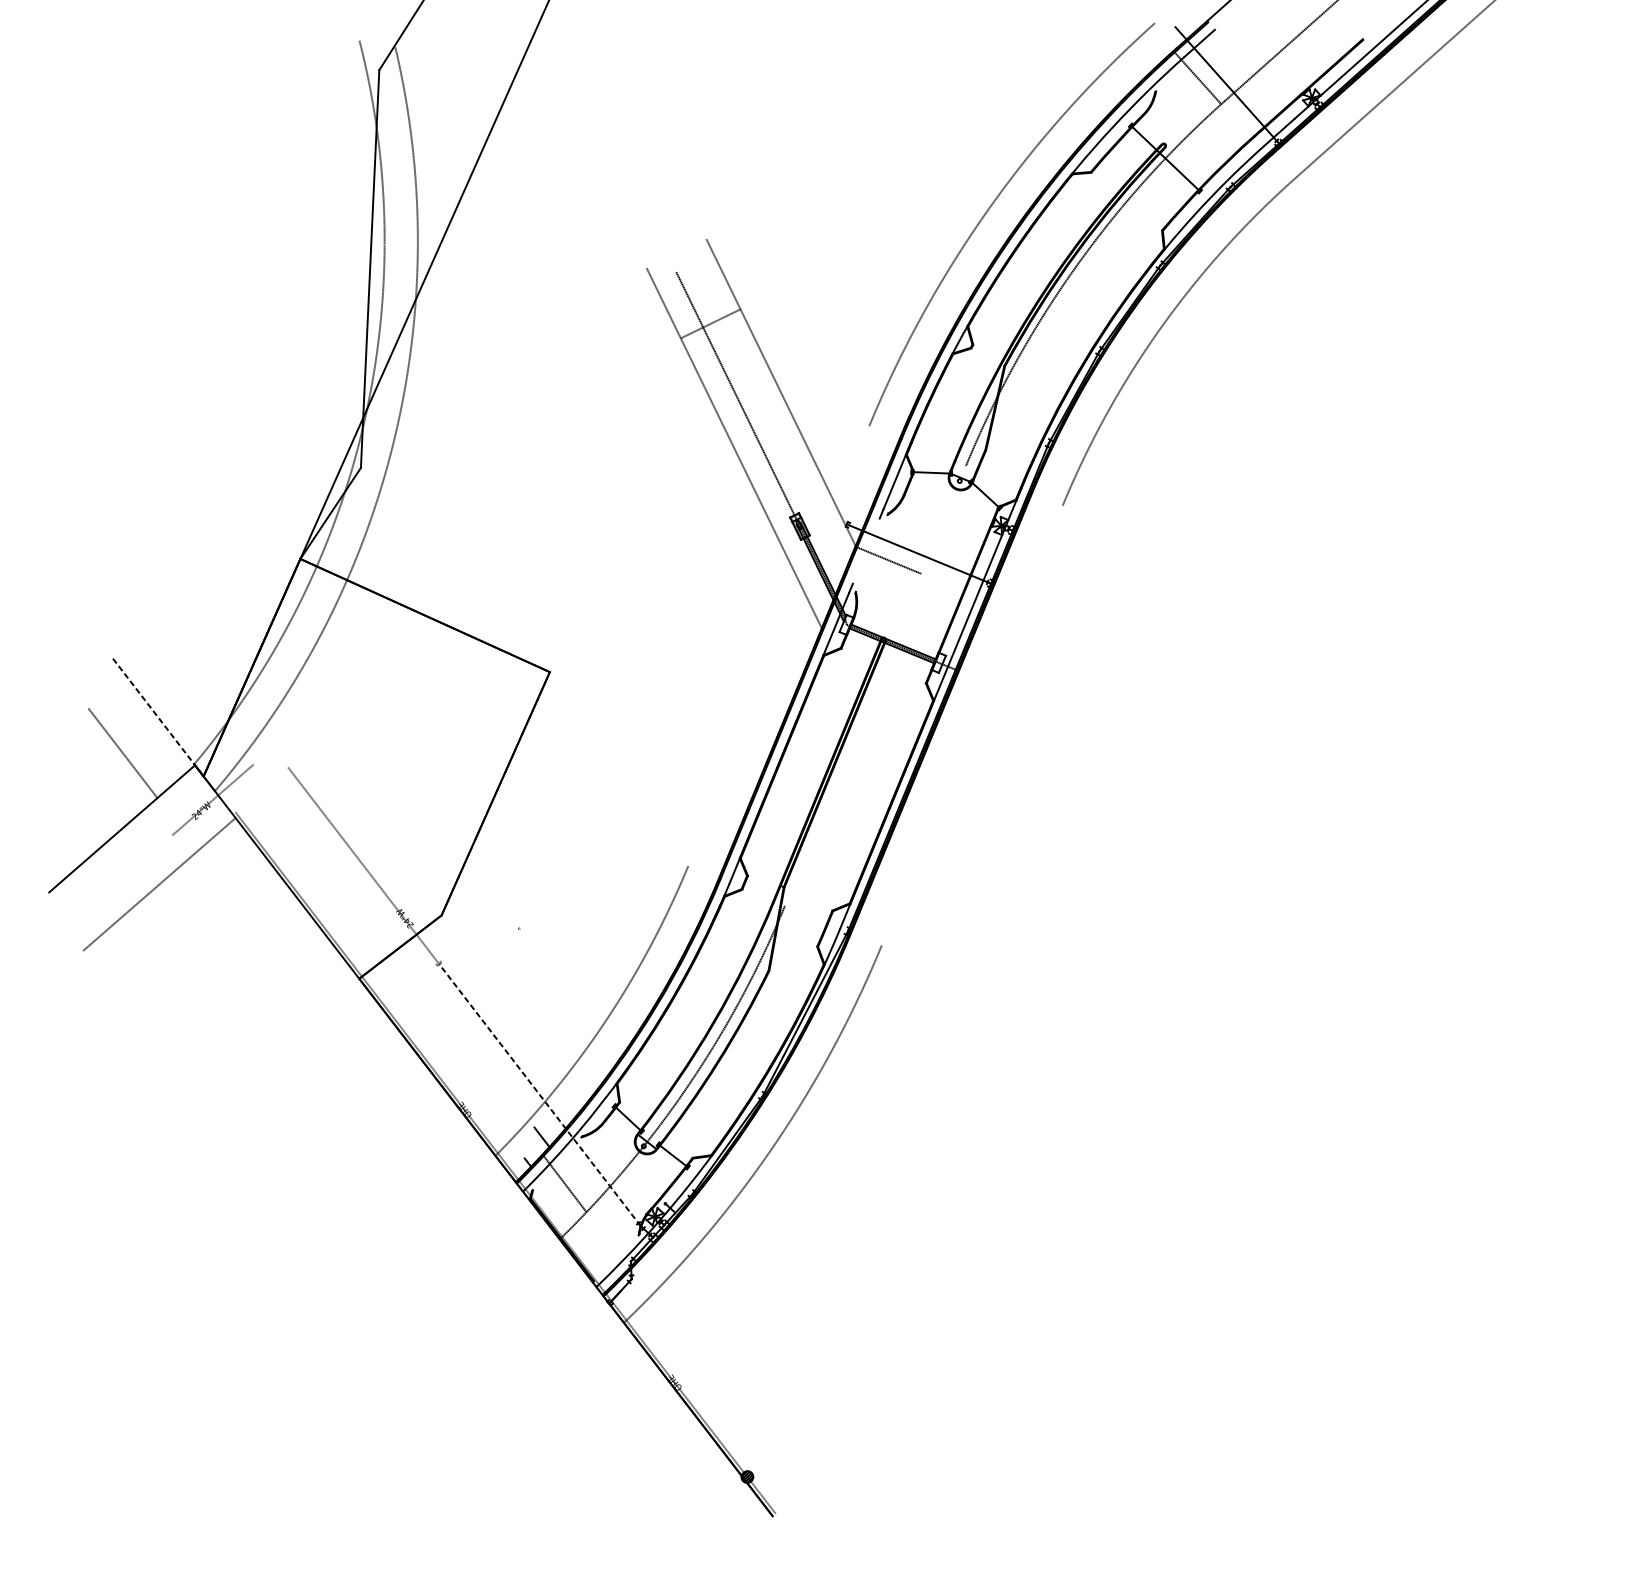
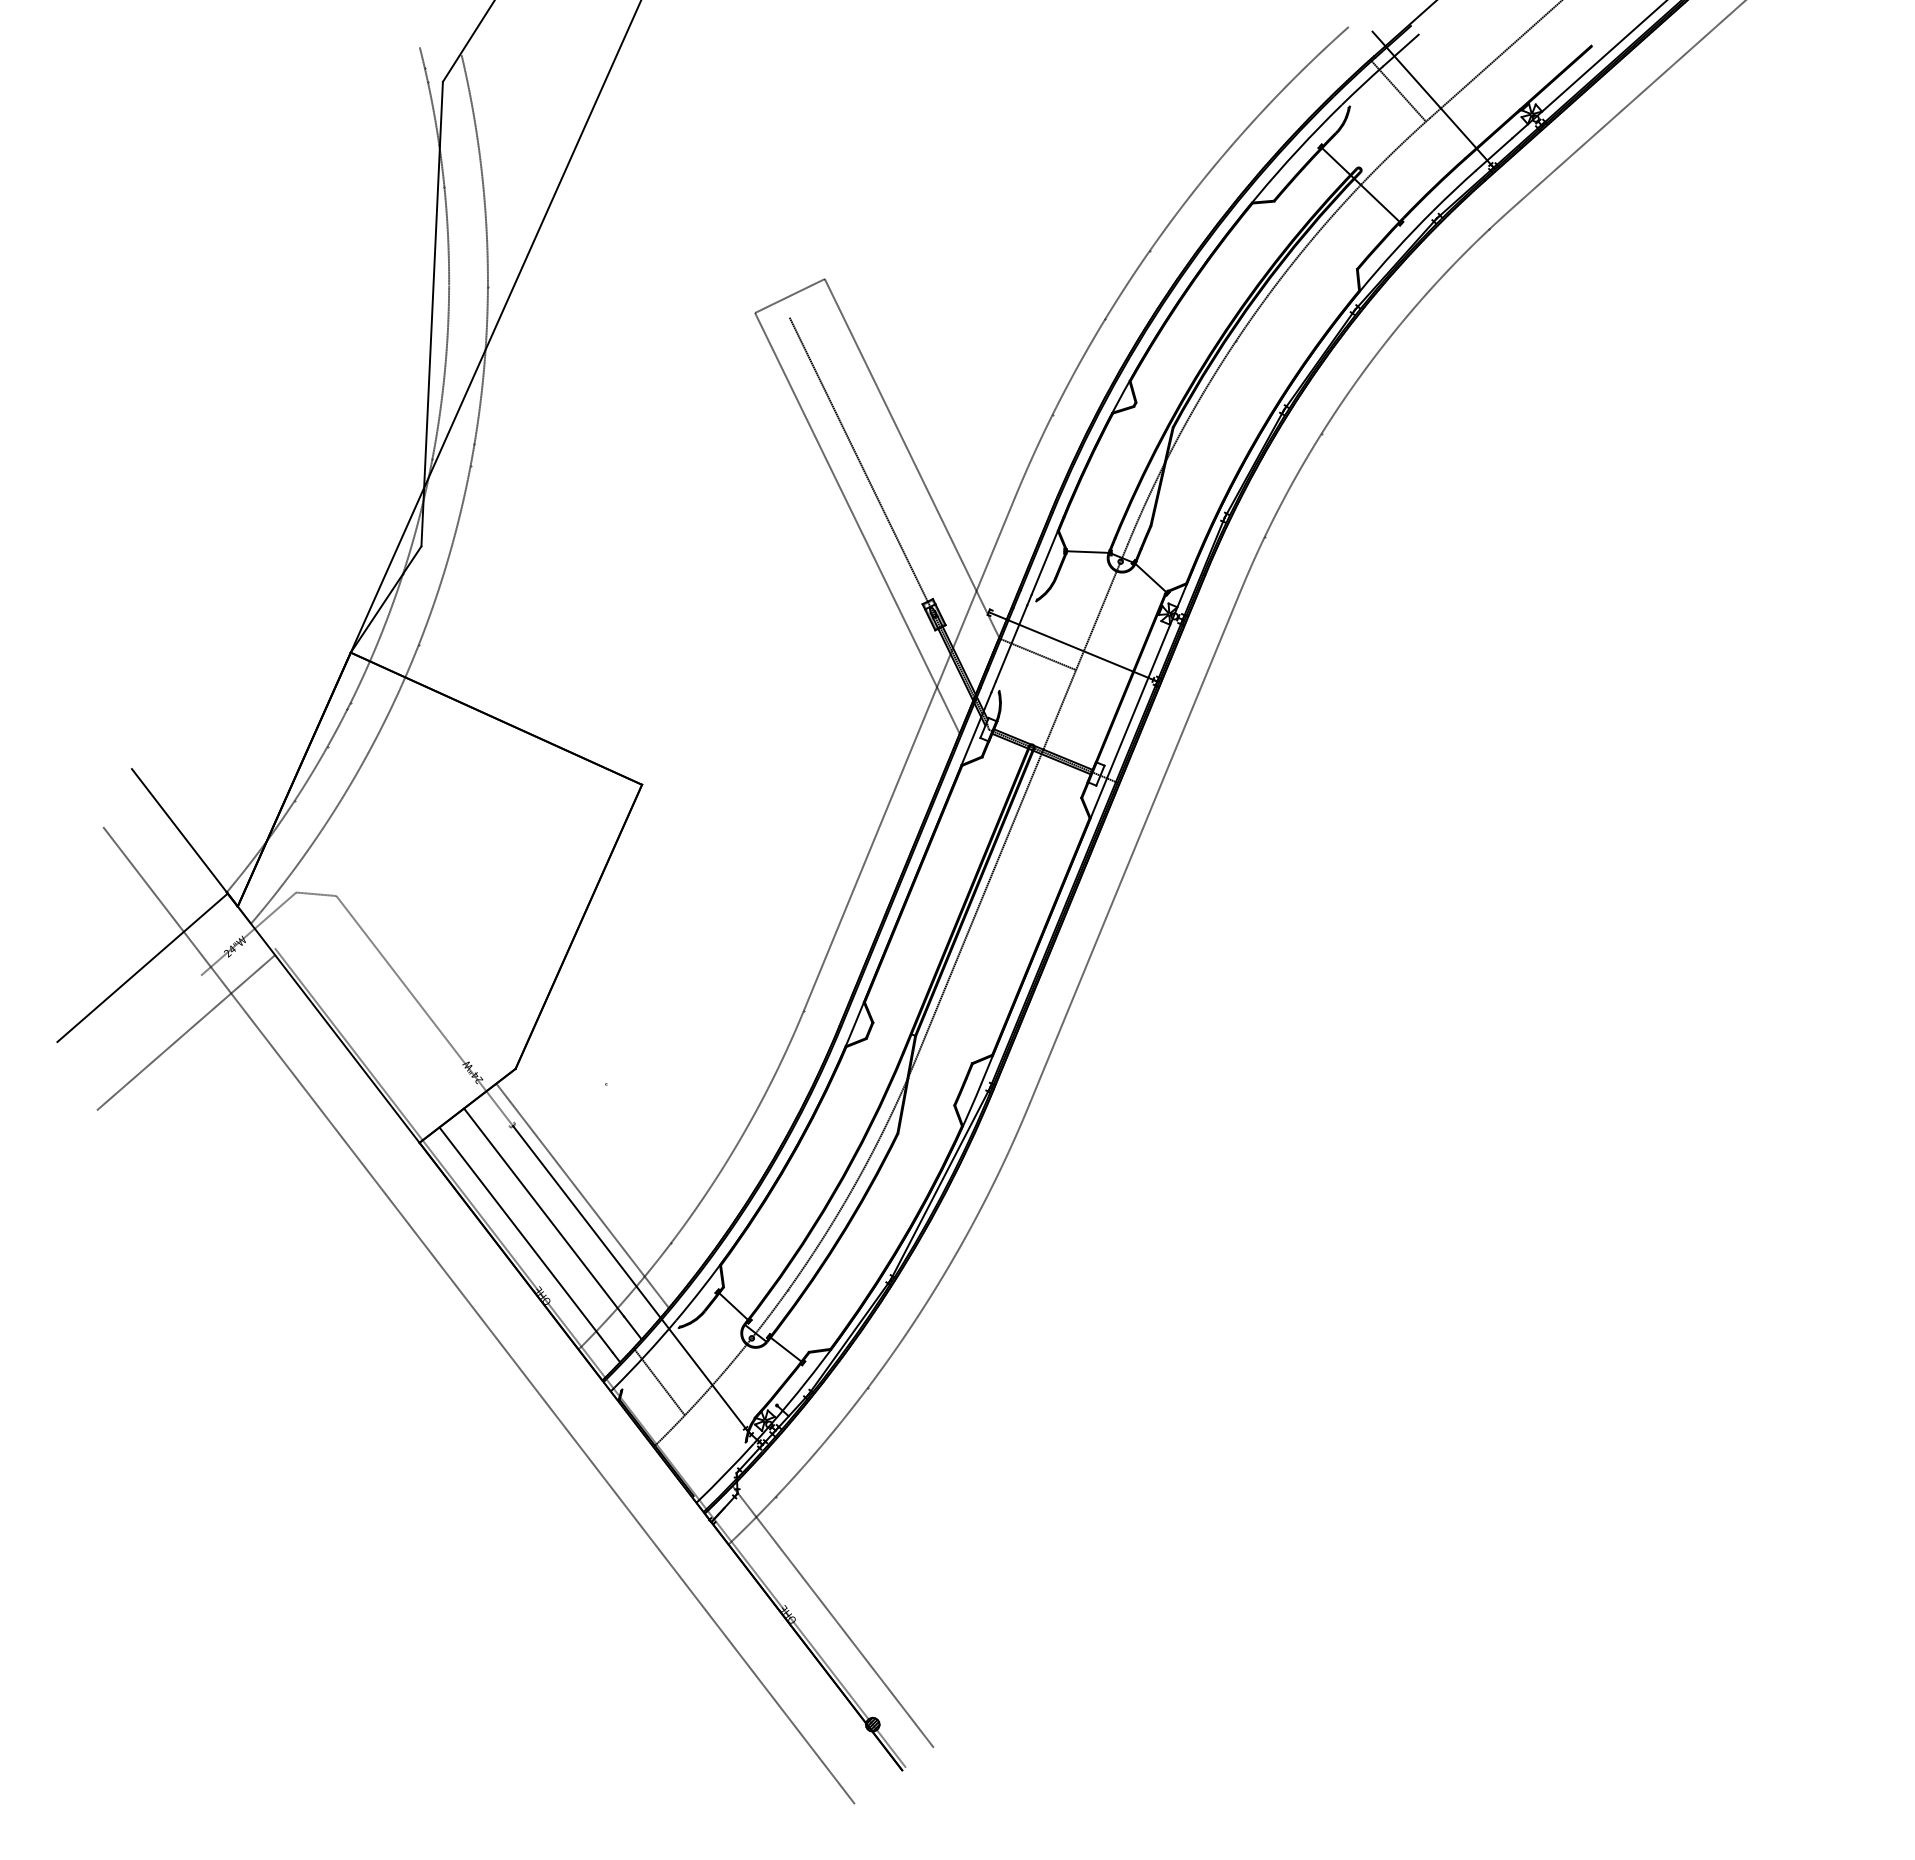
line: (710, 324) -> (789, 296), moved
line: (866, 551) -> (1011, 643), added
line: (778, 646) -> (909, 754), added
line: (874, 685) -> (1021, 800), added
line: (153, 711) -> (179, 830), dashed -> solid
line: (971, 724) -> (1134, 846), added
line: (271, 766) -> (316, 894), added
line: (498, 1023) -> (582, 1195), added
line: (466, 1038) -> (544, 1212), added
line: (450, 1061) -> (525, 1239), added
line: (539, 1094) -> (630, 1278), dashed -> solid
line: (444, 1171) -> (518, 1367), added
line: (712, 1384) -> (832, 1616), added

